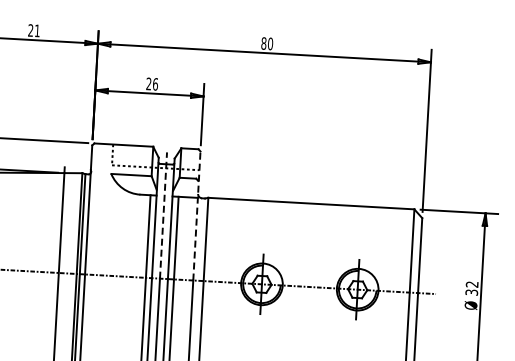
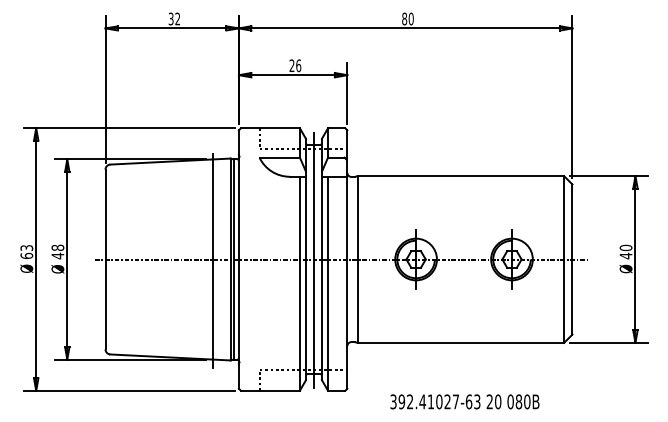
text: (33, 30) -> (173, 18), 21 -> 32
line: (163, 214) -> (313, 195), dashed -> solid
line: (197, 215) -> (347, 194), dashed -> solid
text: (471, 288) -> (625, 251), 32 -> 40

